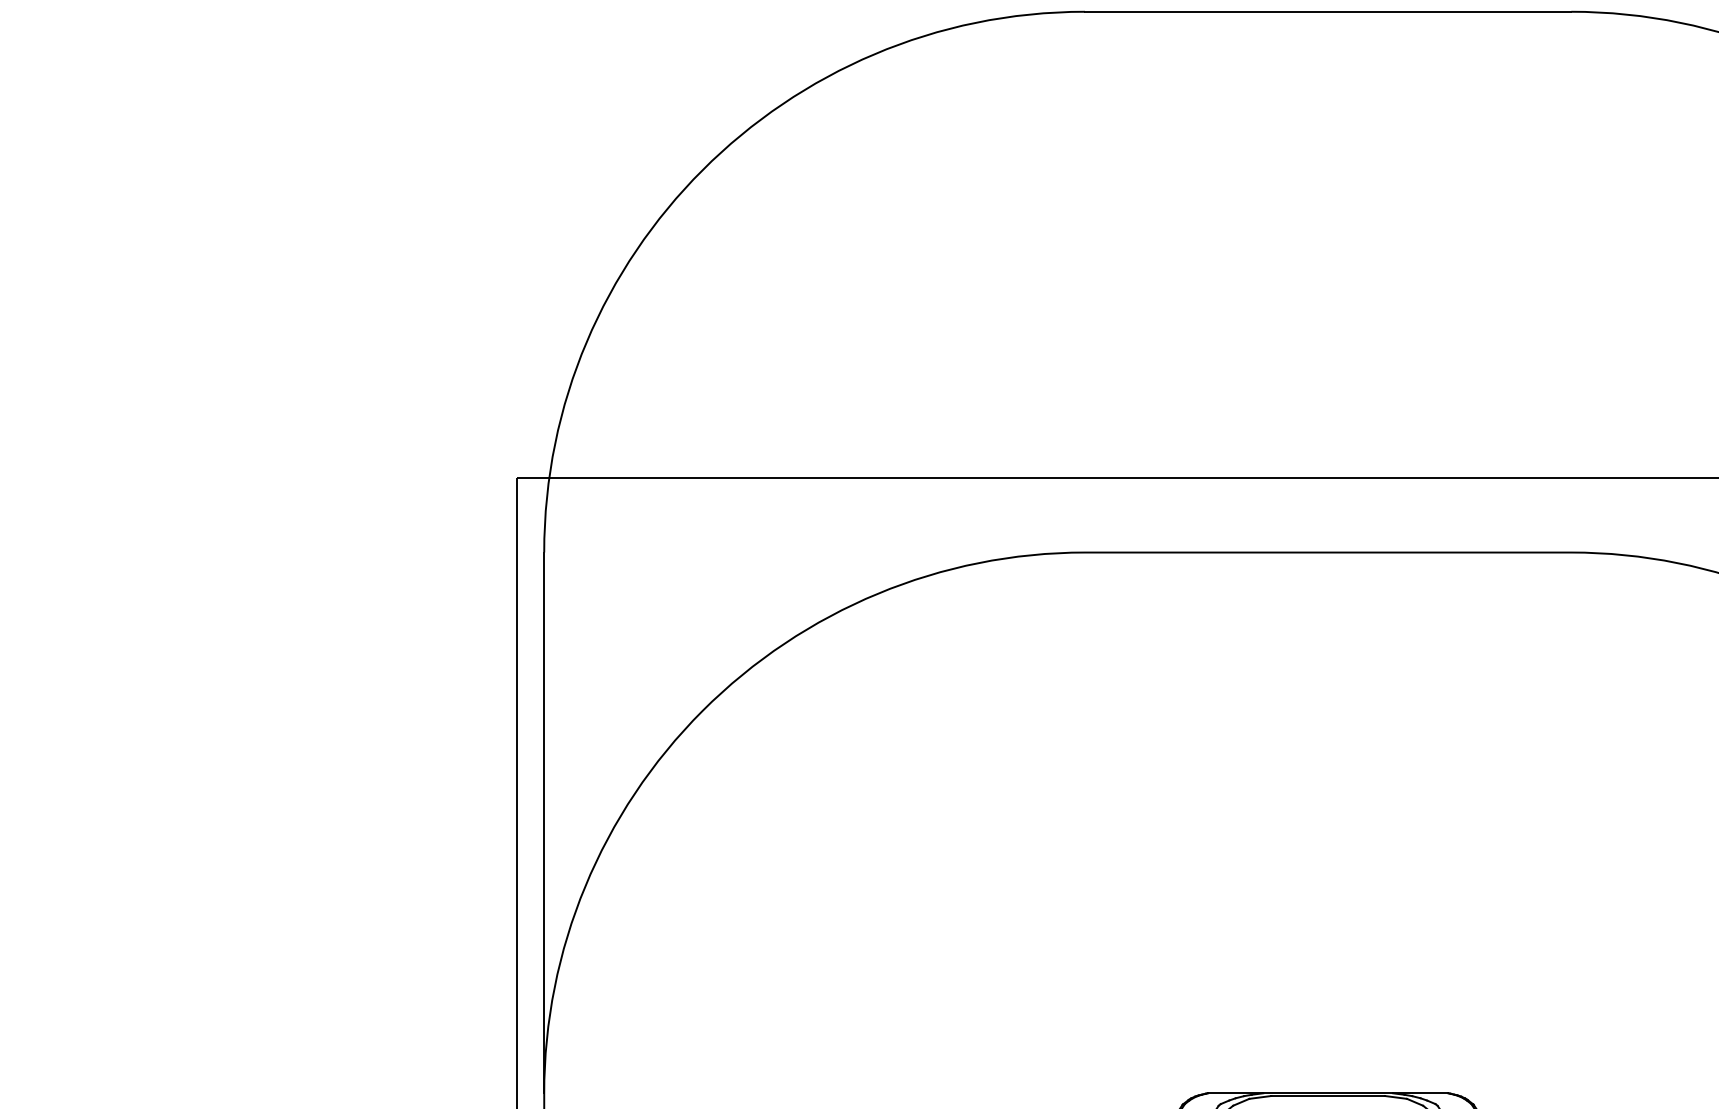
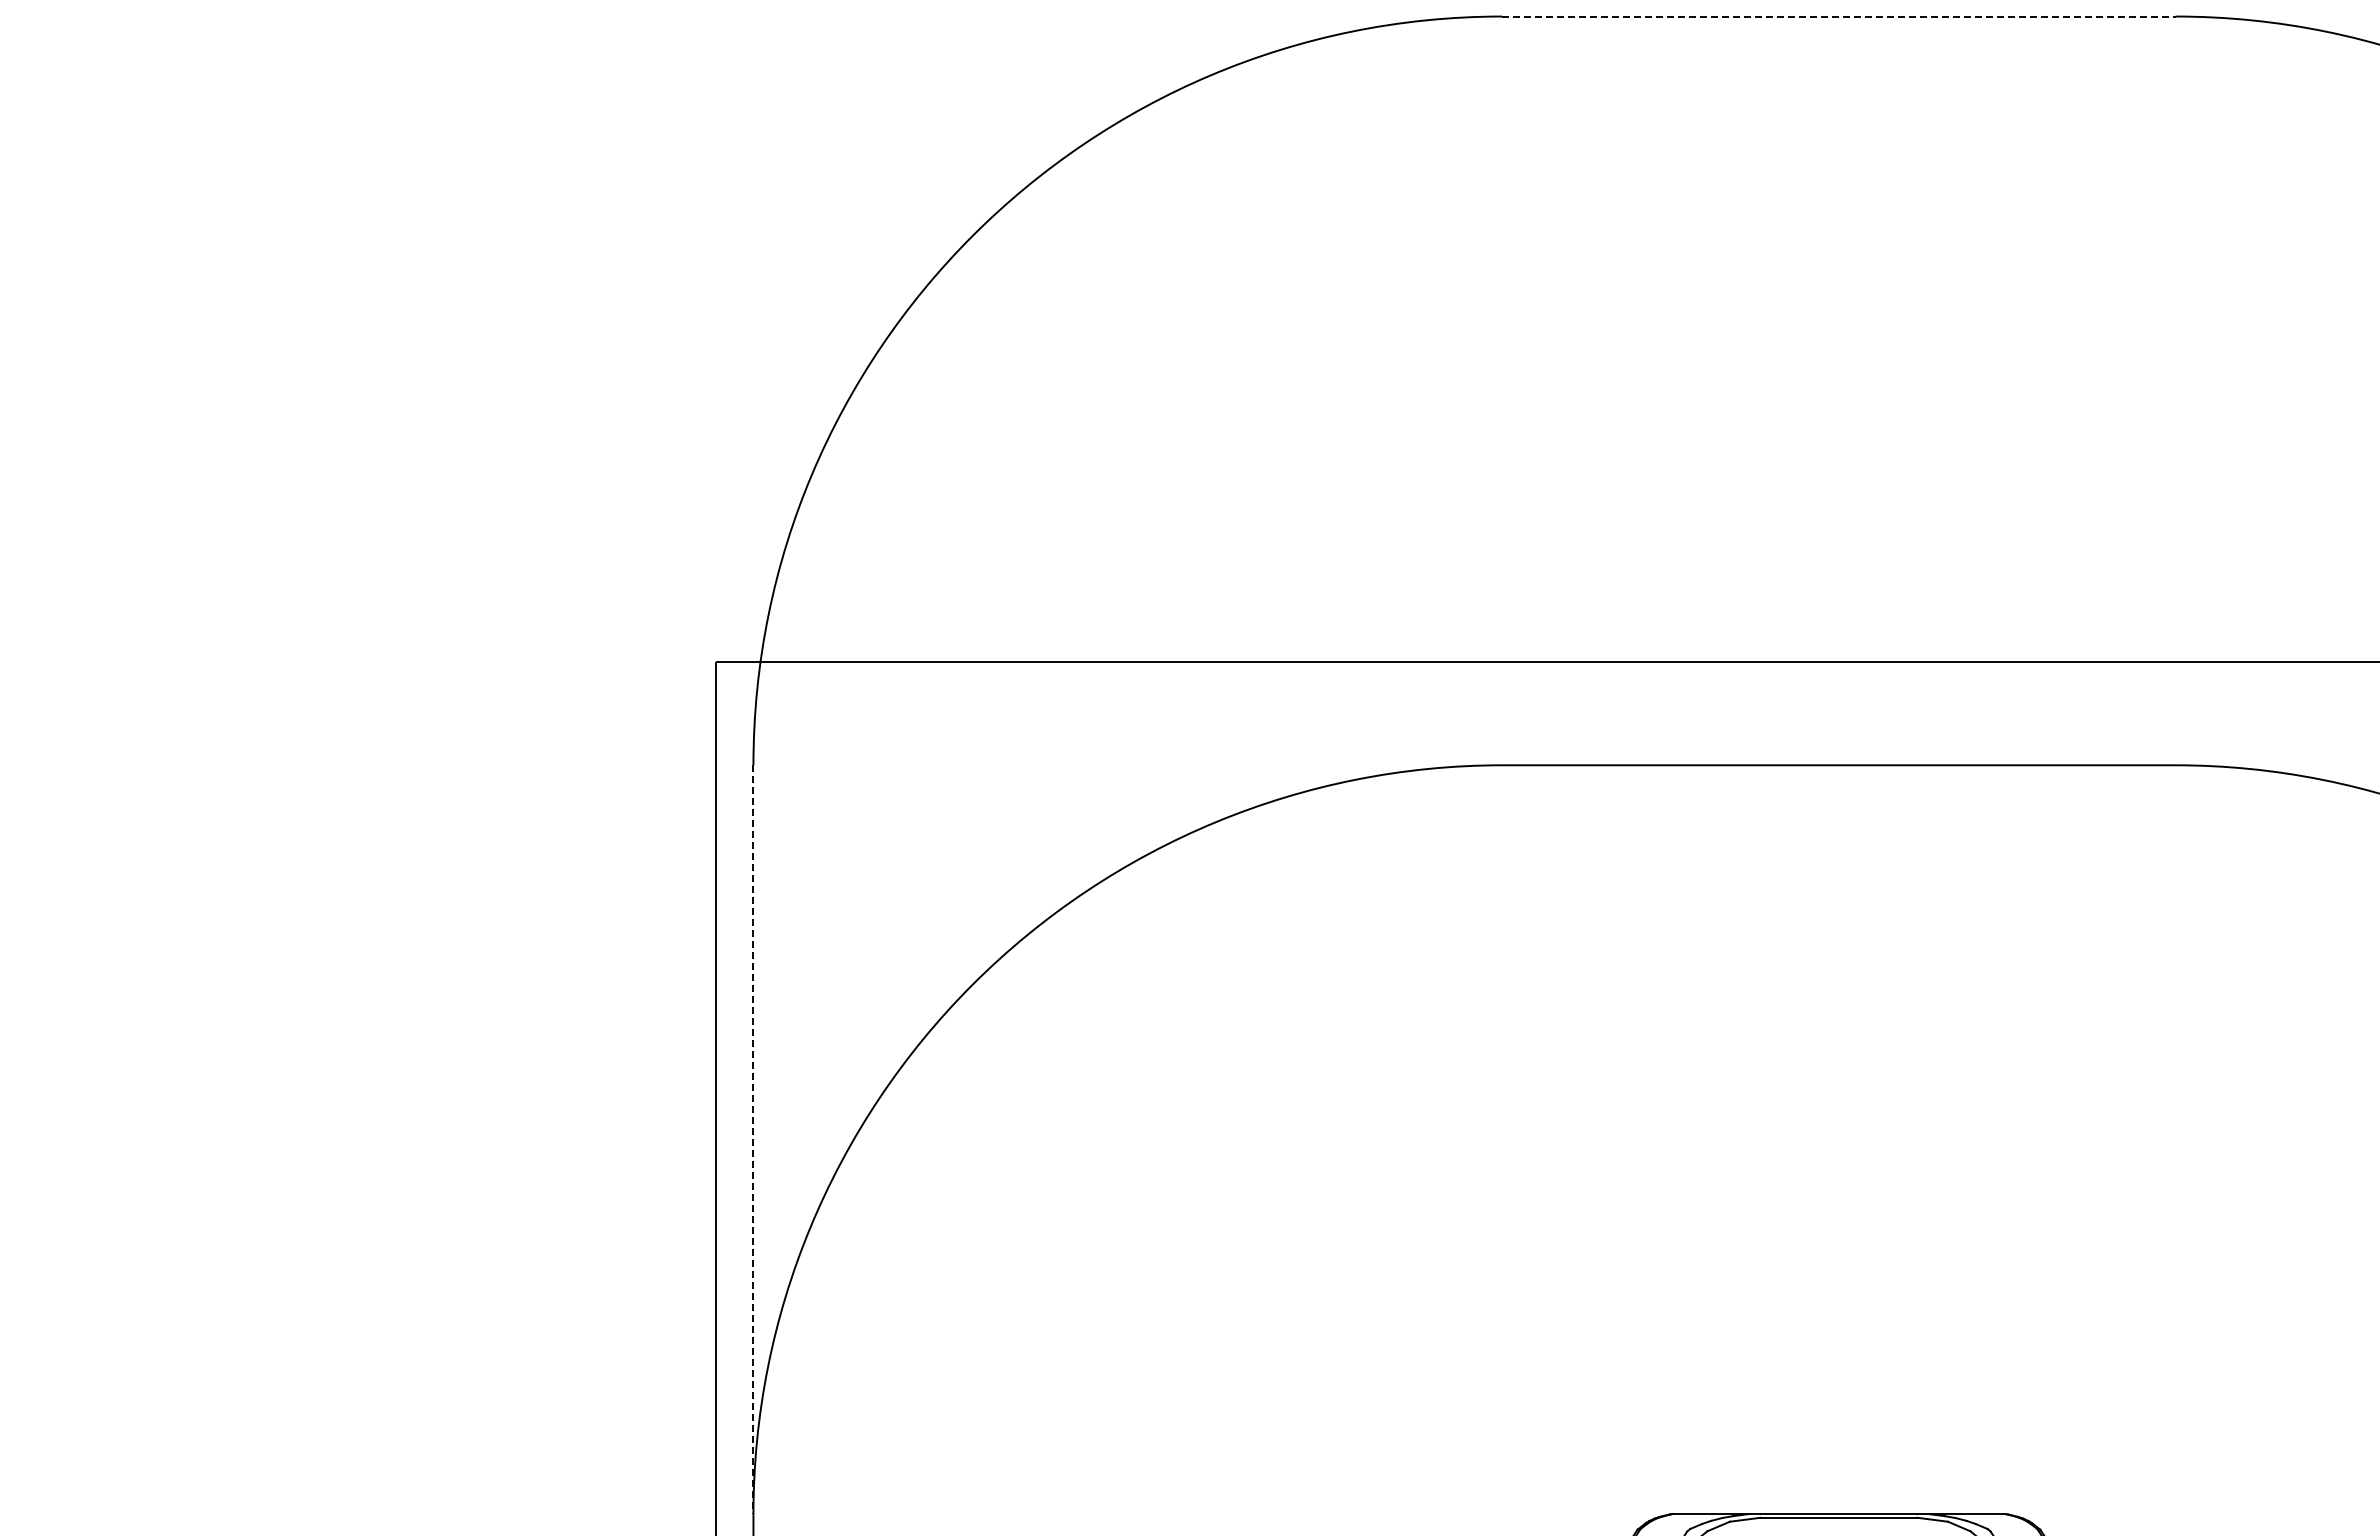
line: (1327, 11) -> (1838, 16), solid -> dashed
line: (544, 823) -> (753, 1140), solid -> dashed

